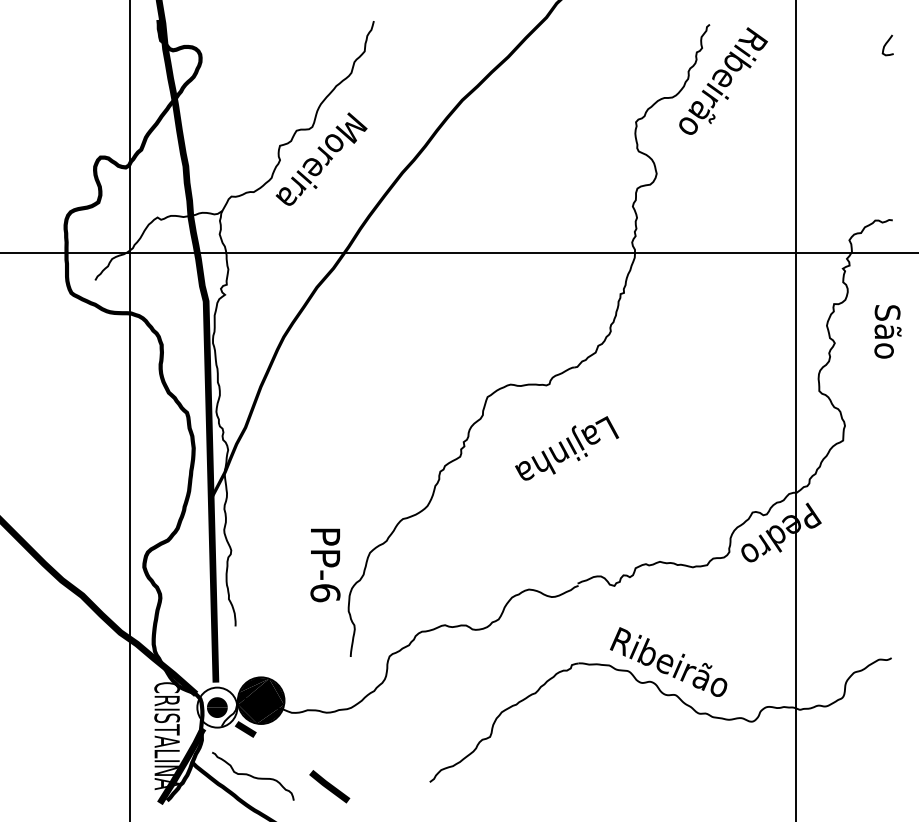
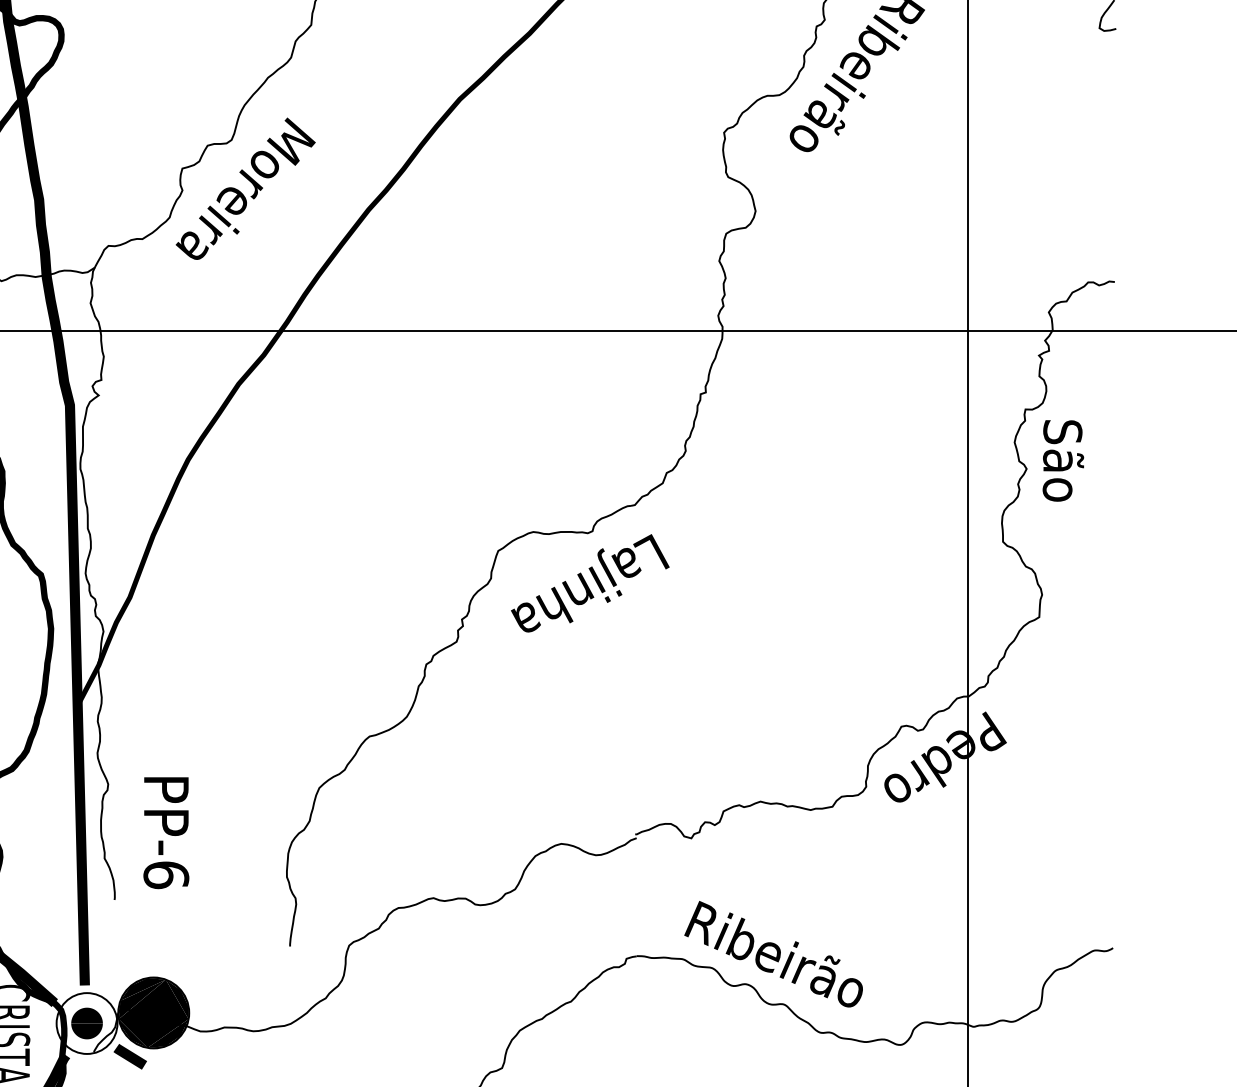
text: (887, 331) -> (1062, 460), moved
text: (567, 448) -> (590, 583), moved
text: (325, 565) -> (166, 833), moved

